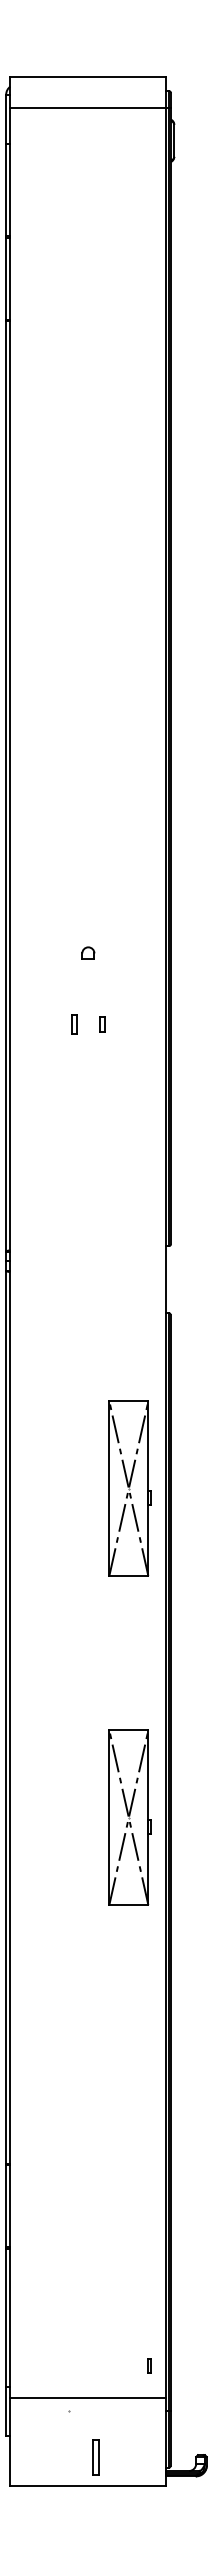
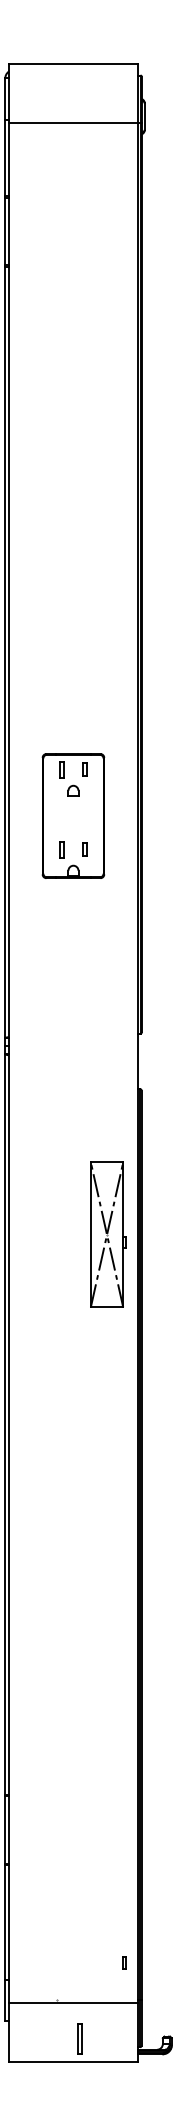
line: (89, 108) -> (74, 122), moved
part: (88, 983) -> (73, 815), added
part: (130, 1817) -> (108, 1507), removed
line: (88, 2398) -> (73, 2003), moved

